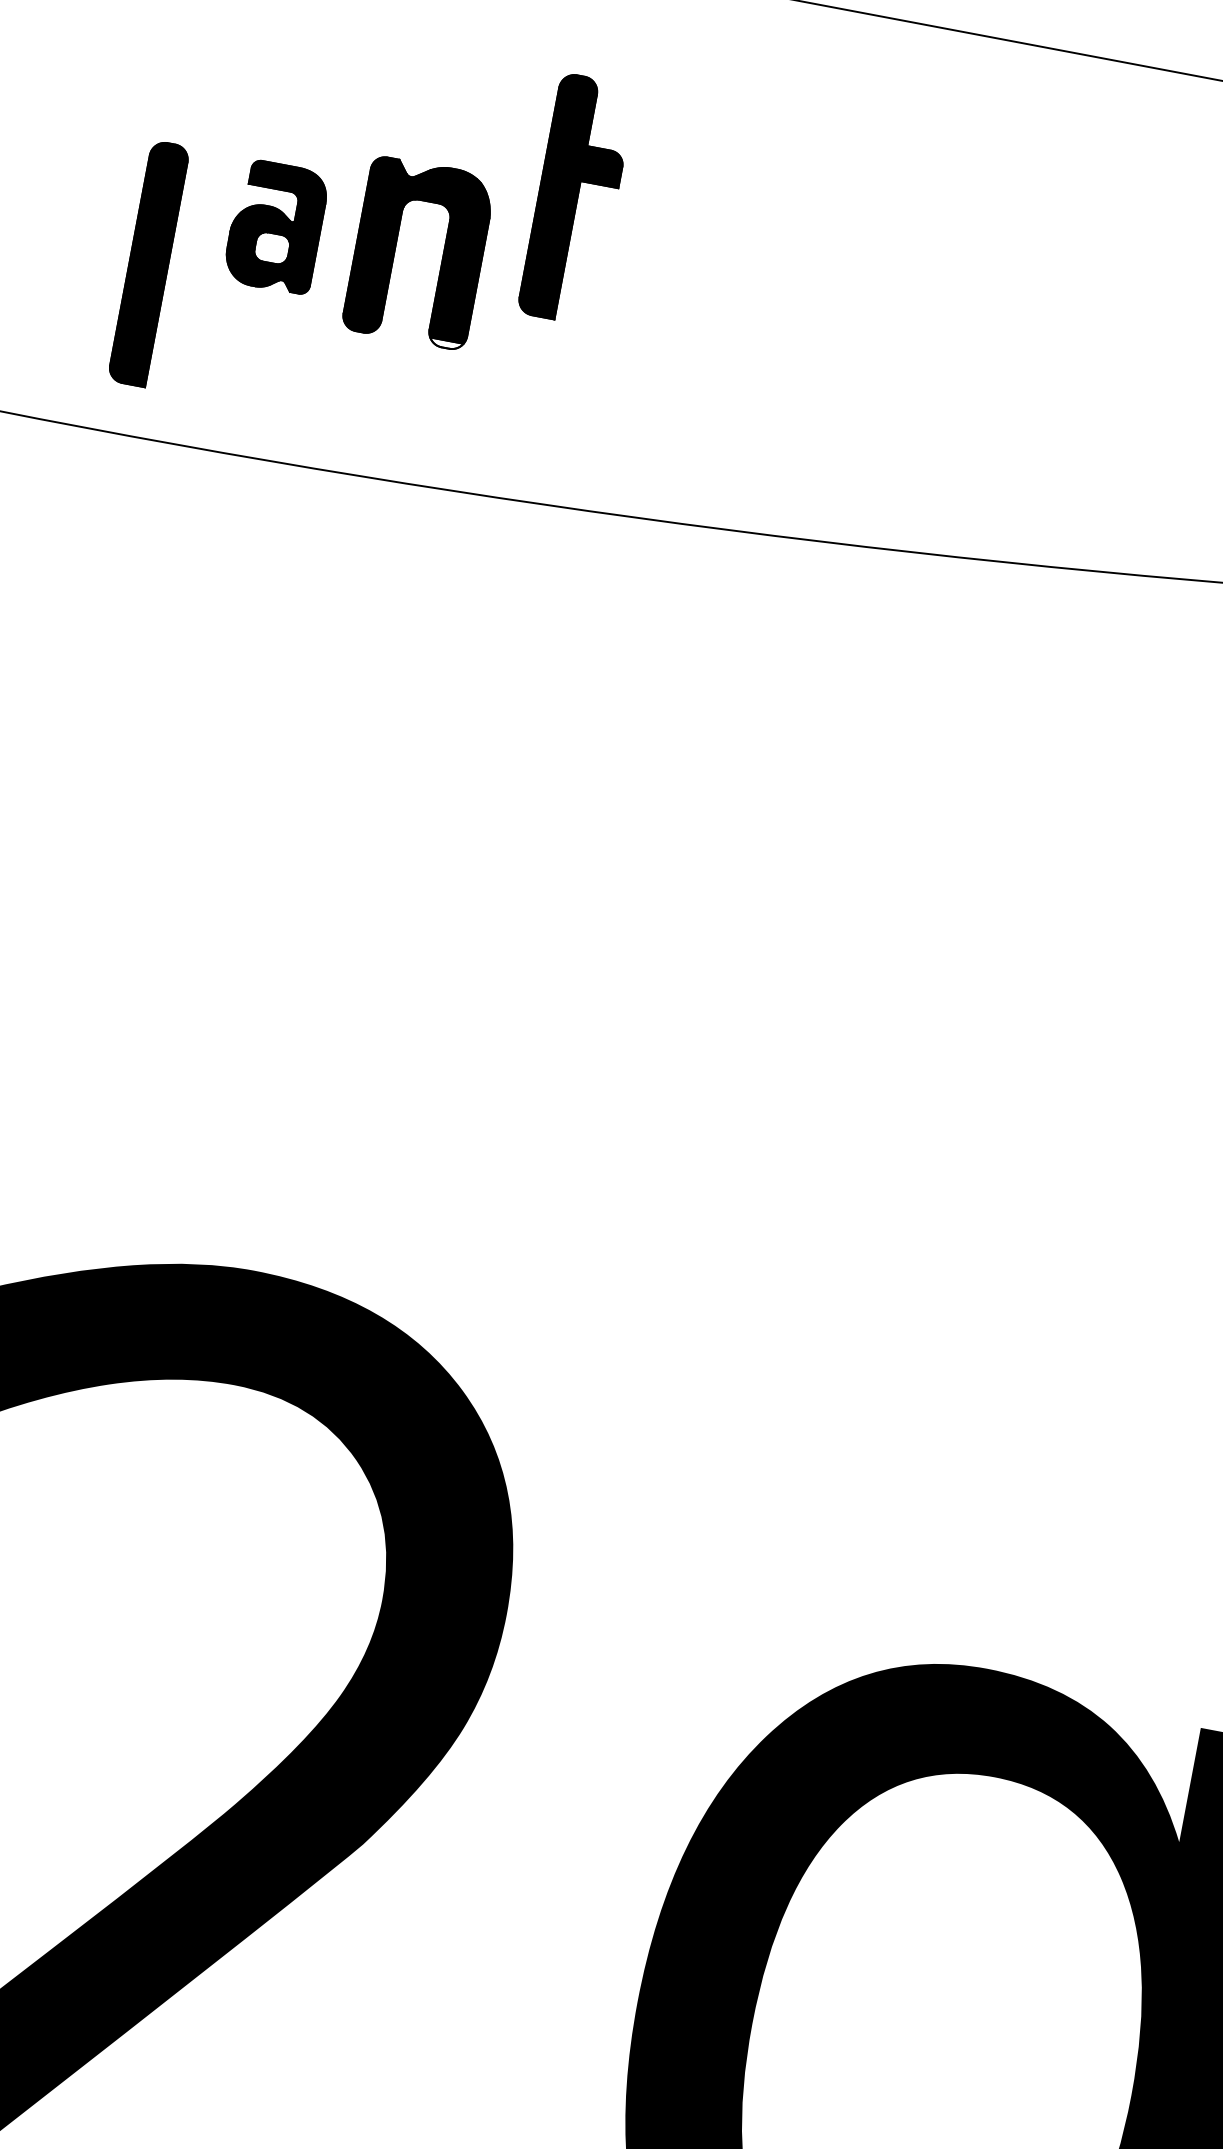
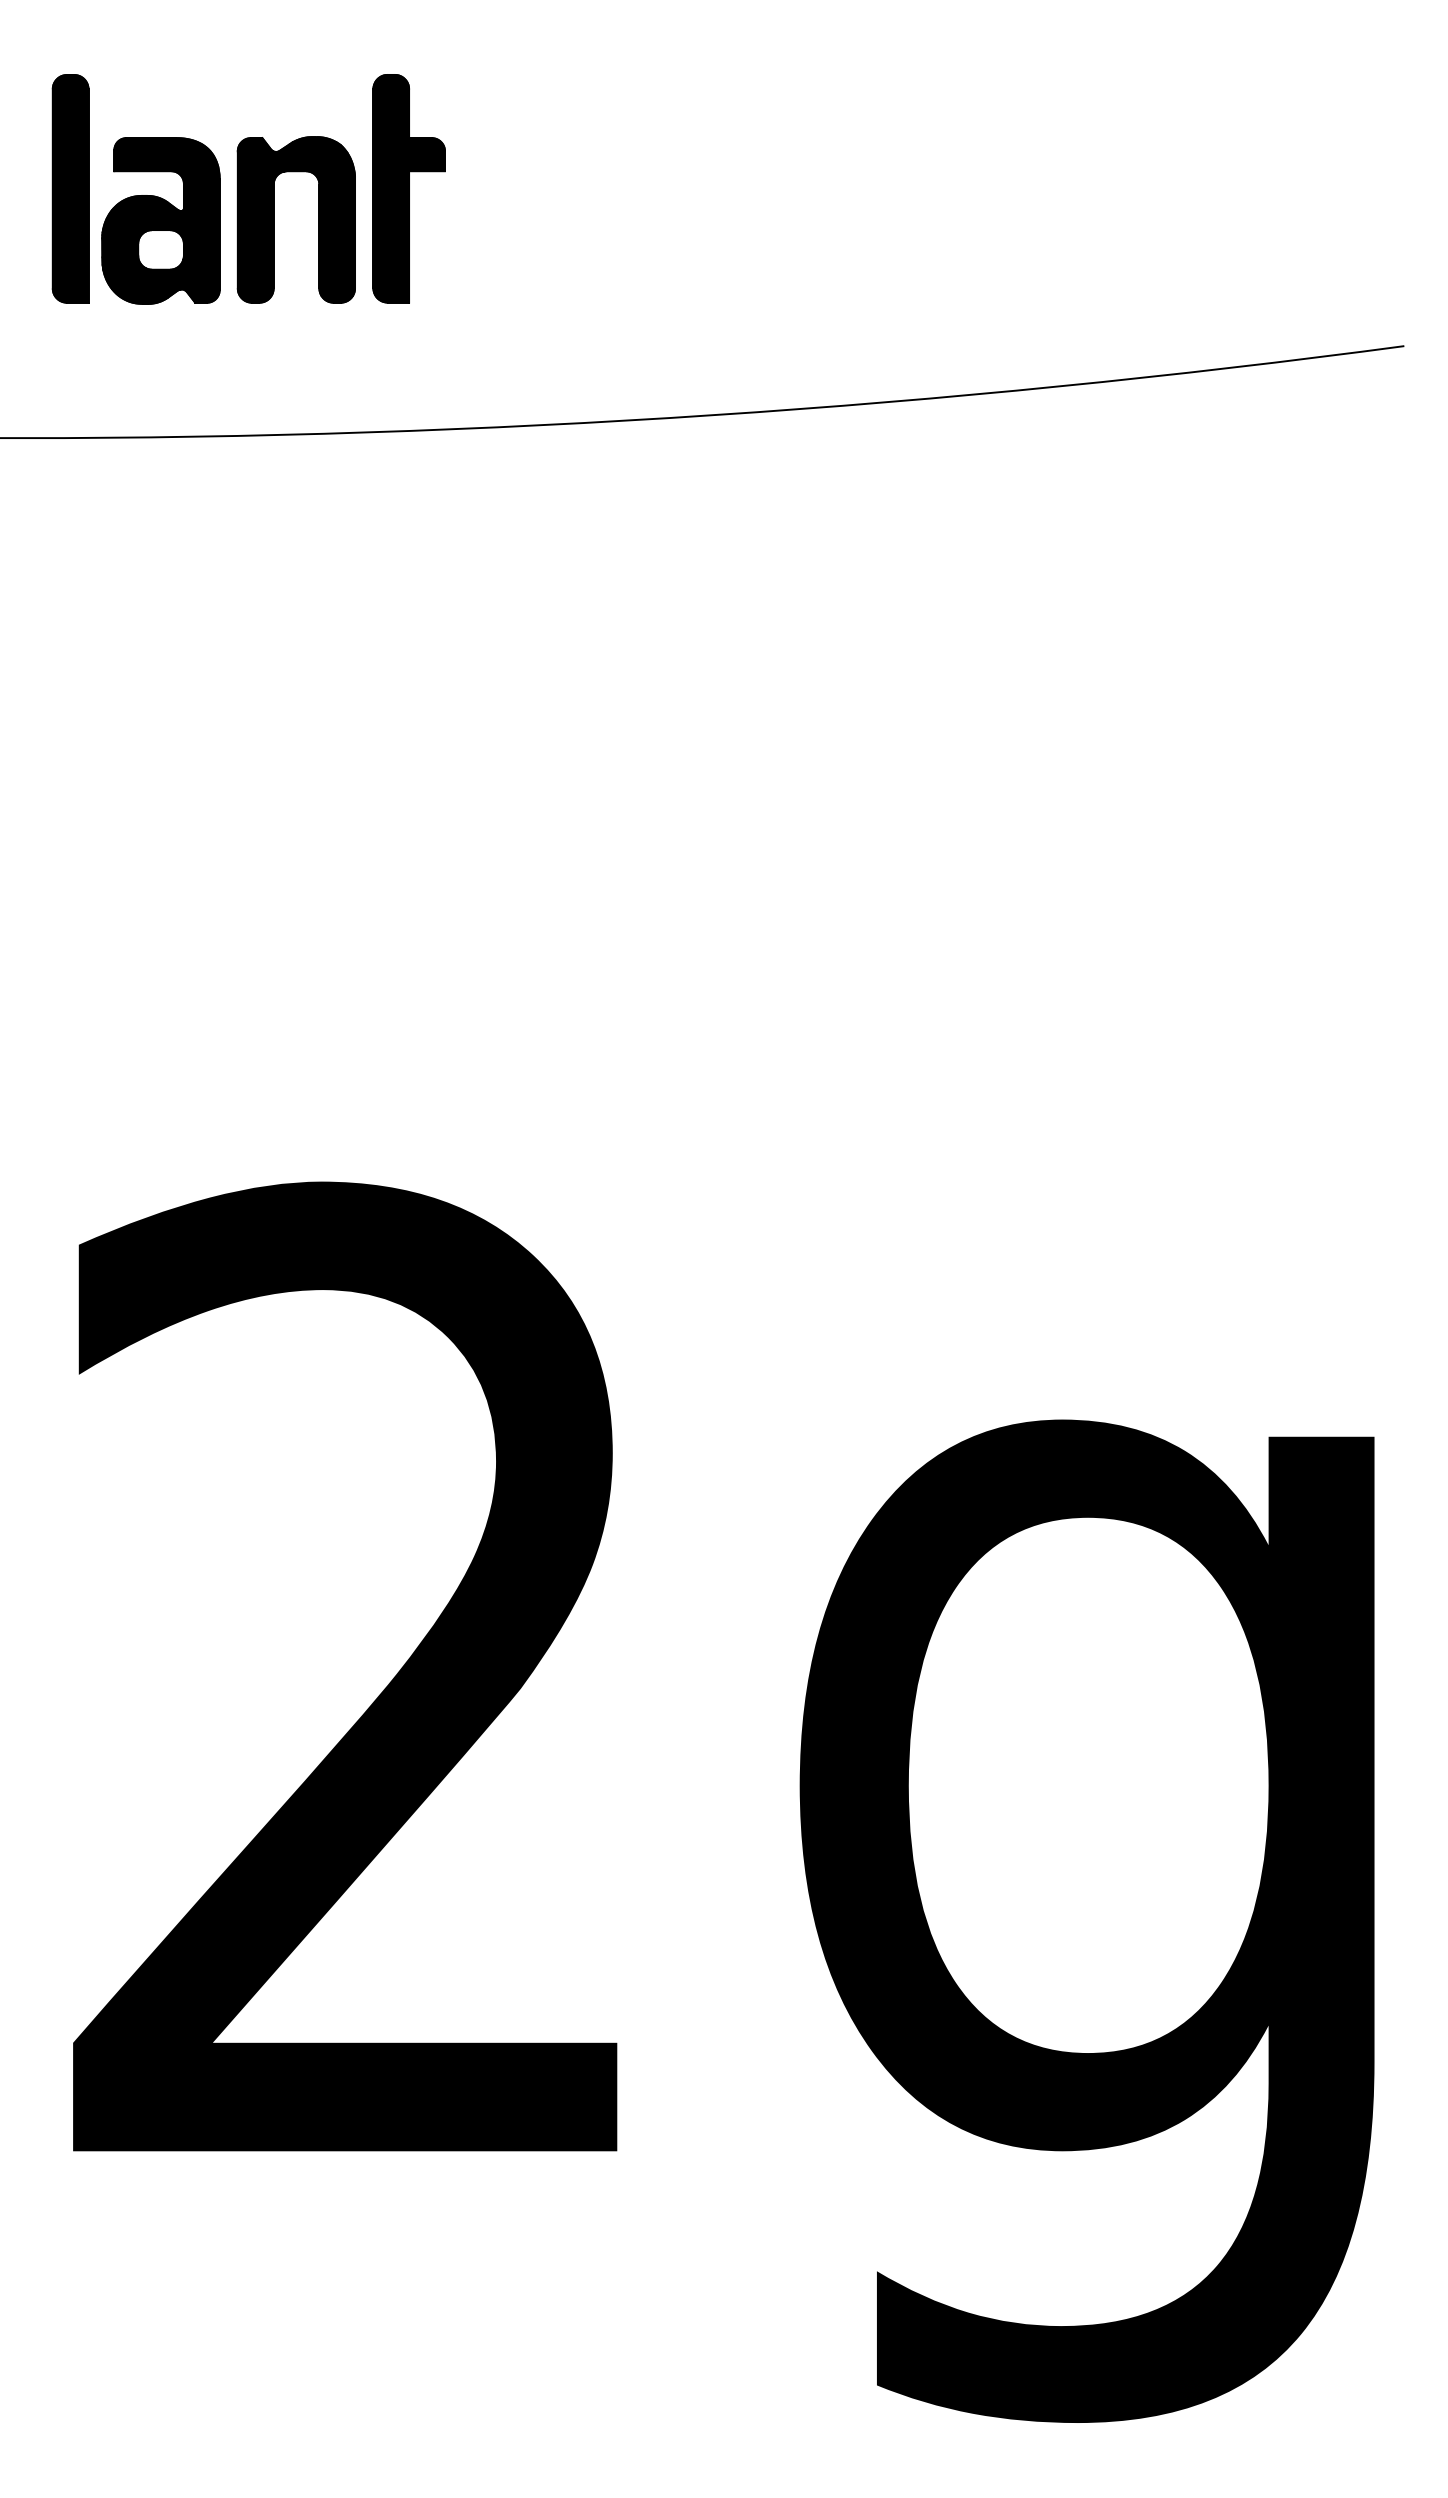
part: (576, 199) -> (408, 188), moved
part: (275, 226) -> (160, 220), size x1.43
part: (148, 263) -> (70, 188), moved
fill: (446, 343) -> (337, 298), added

